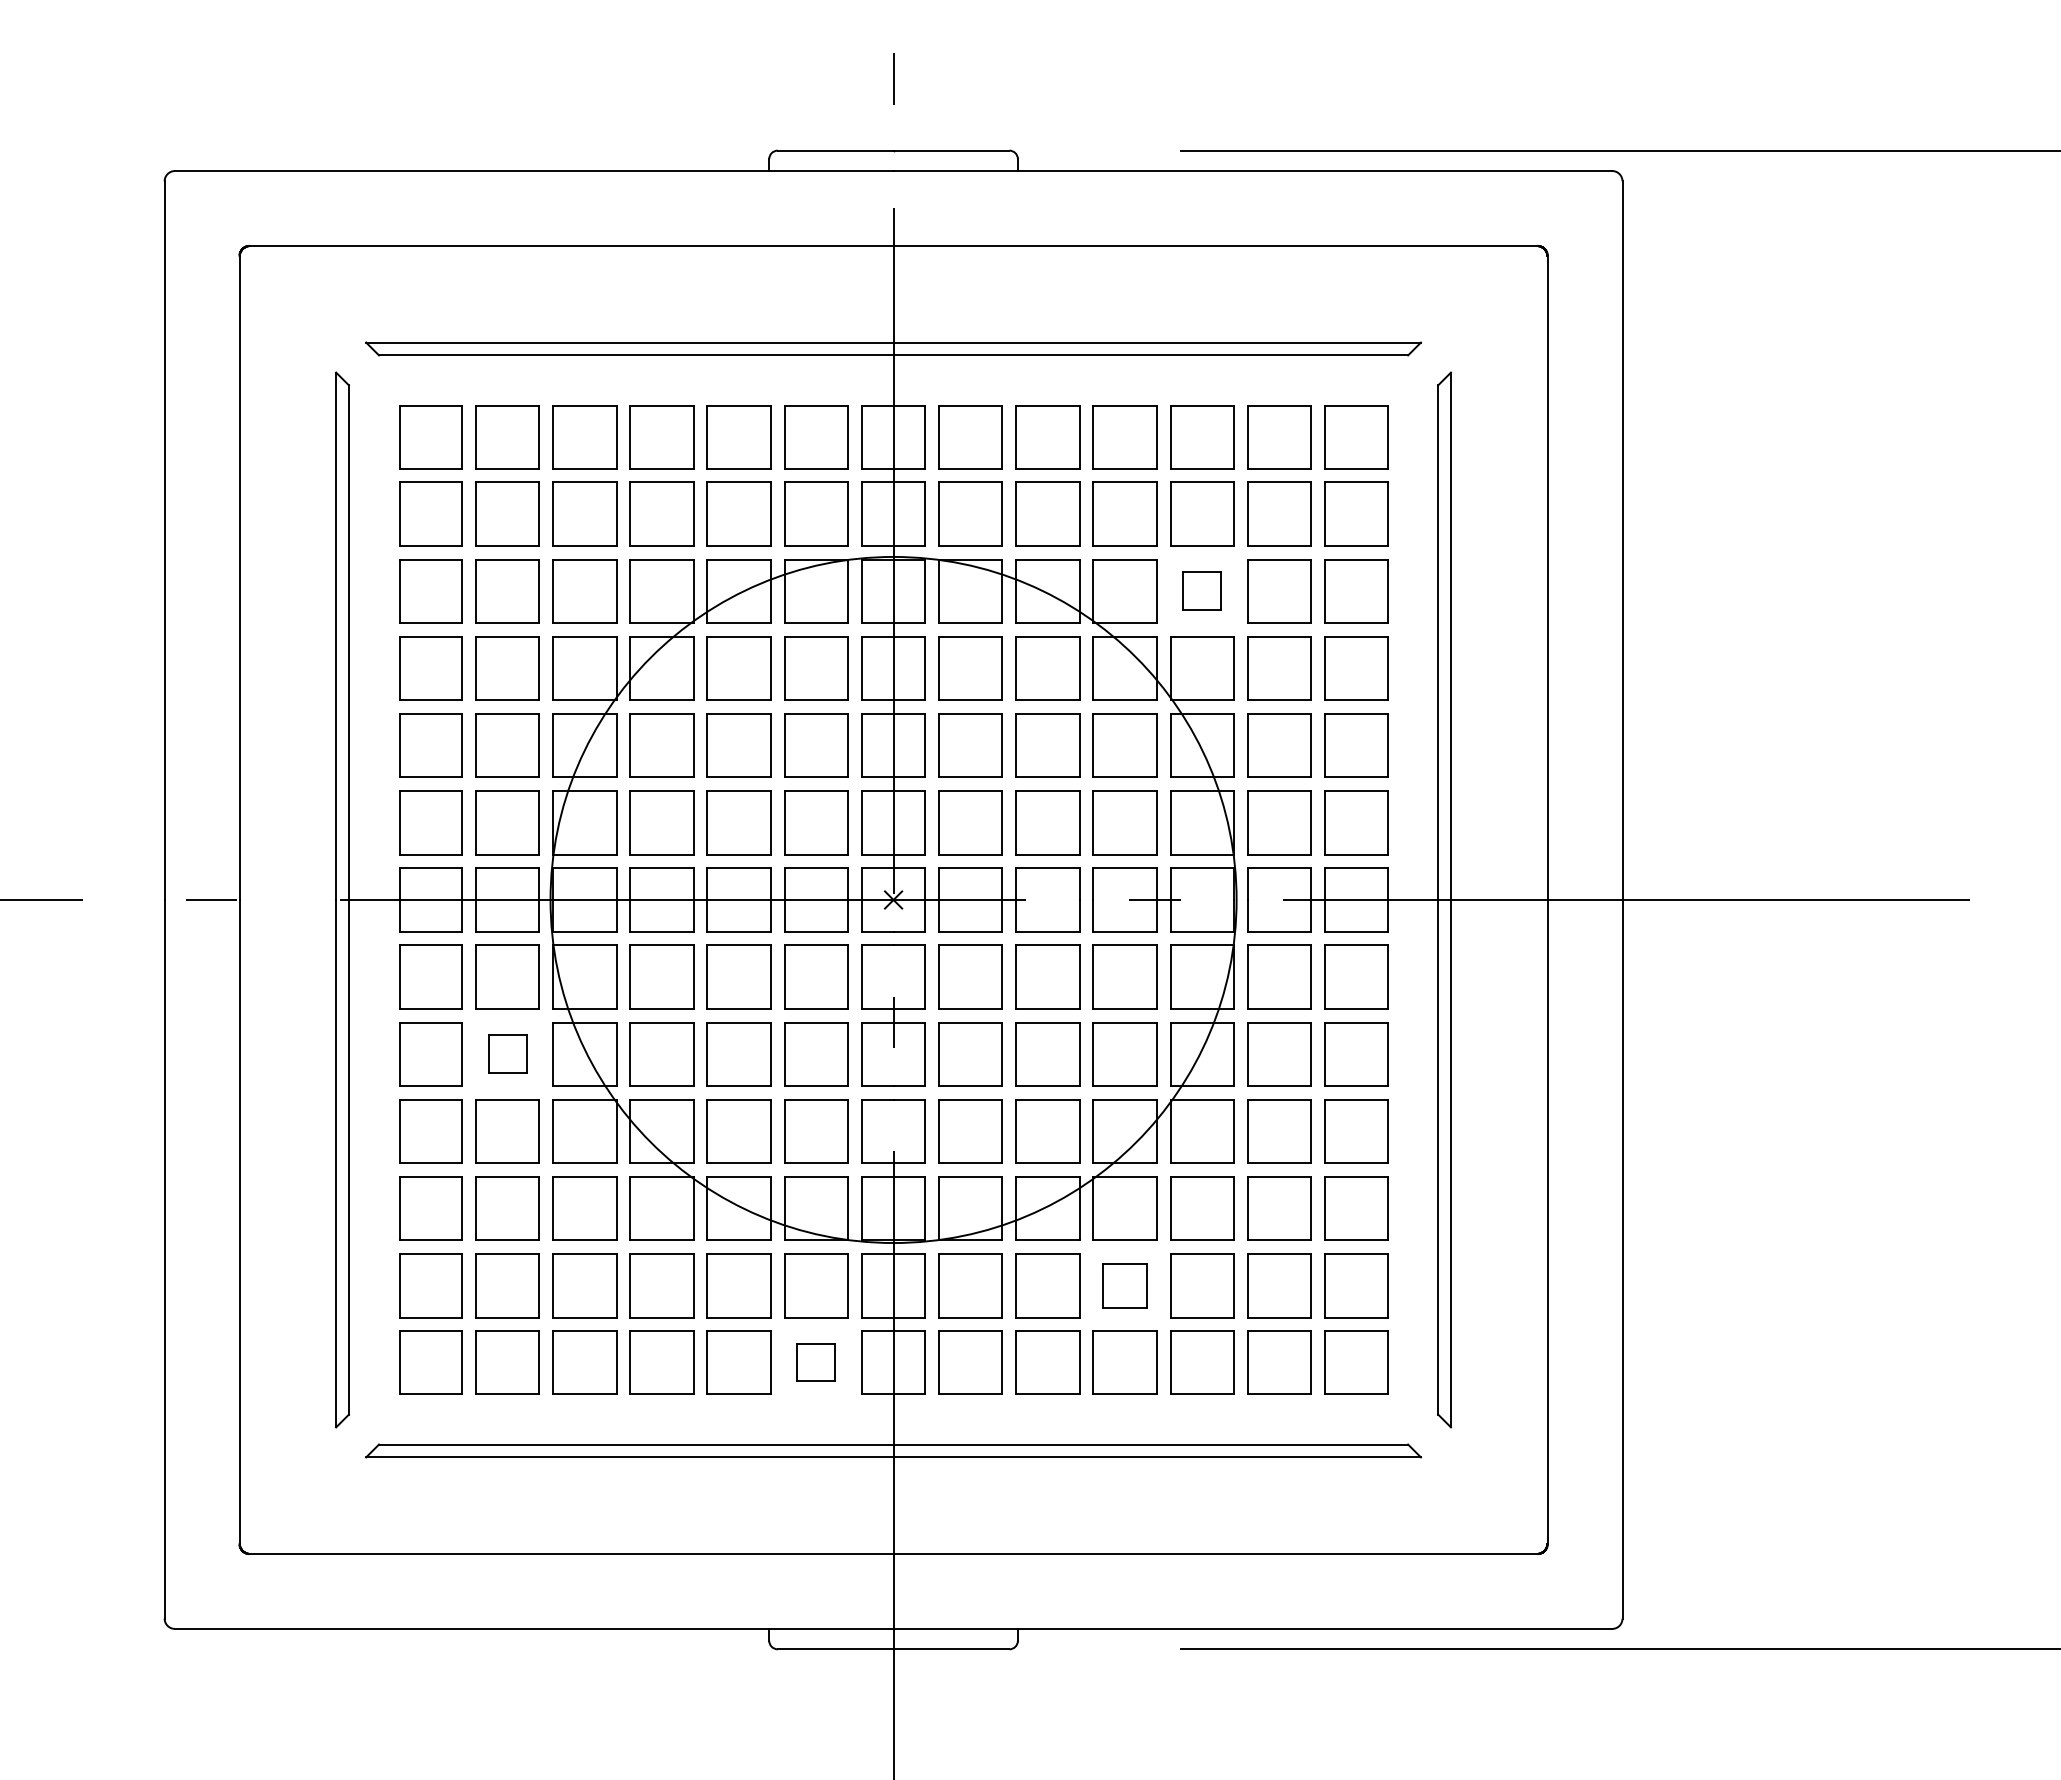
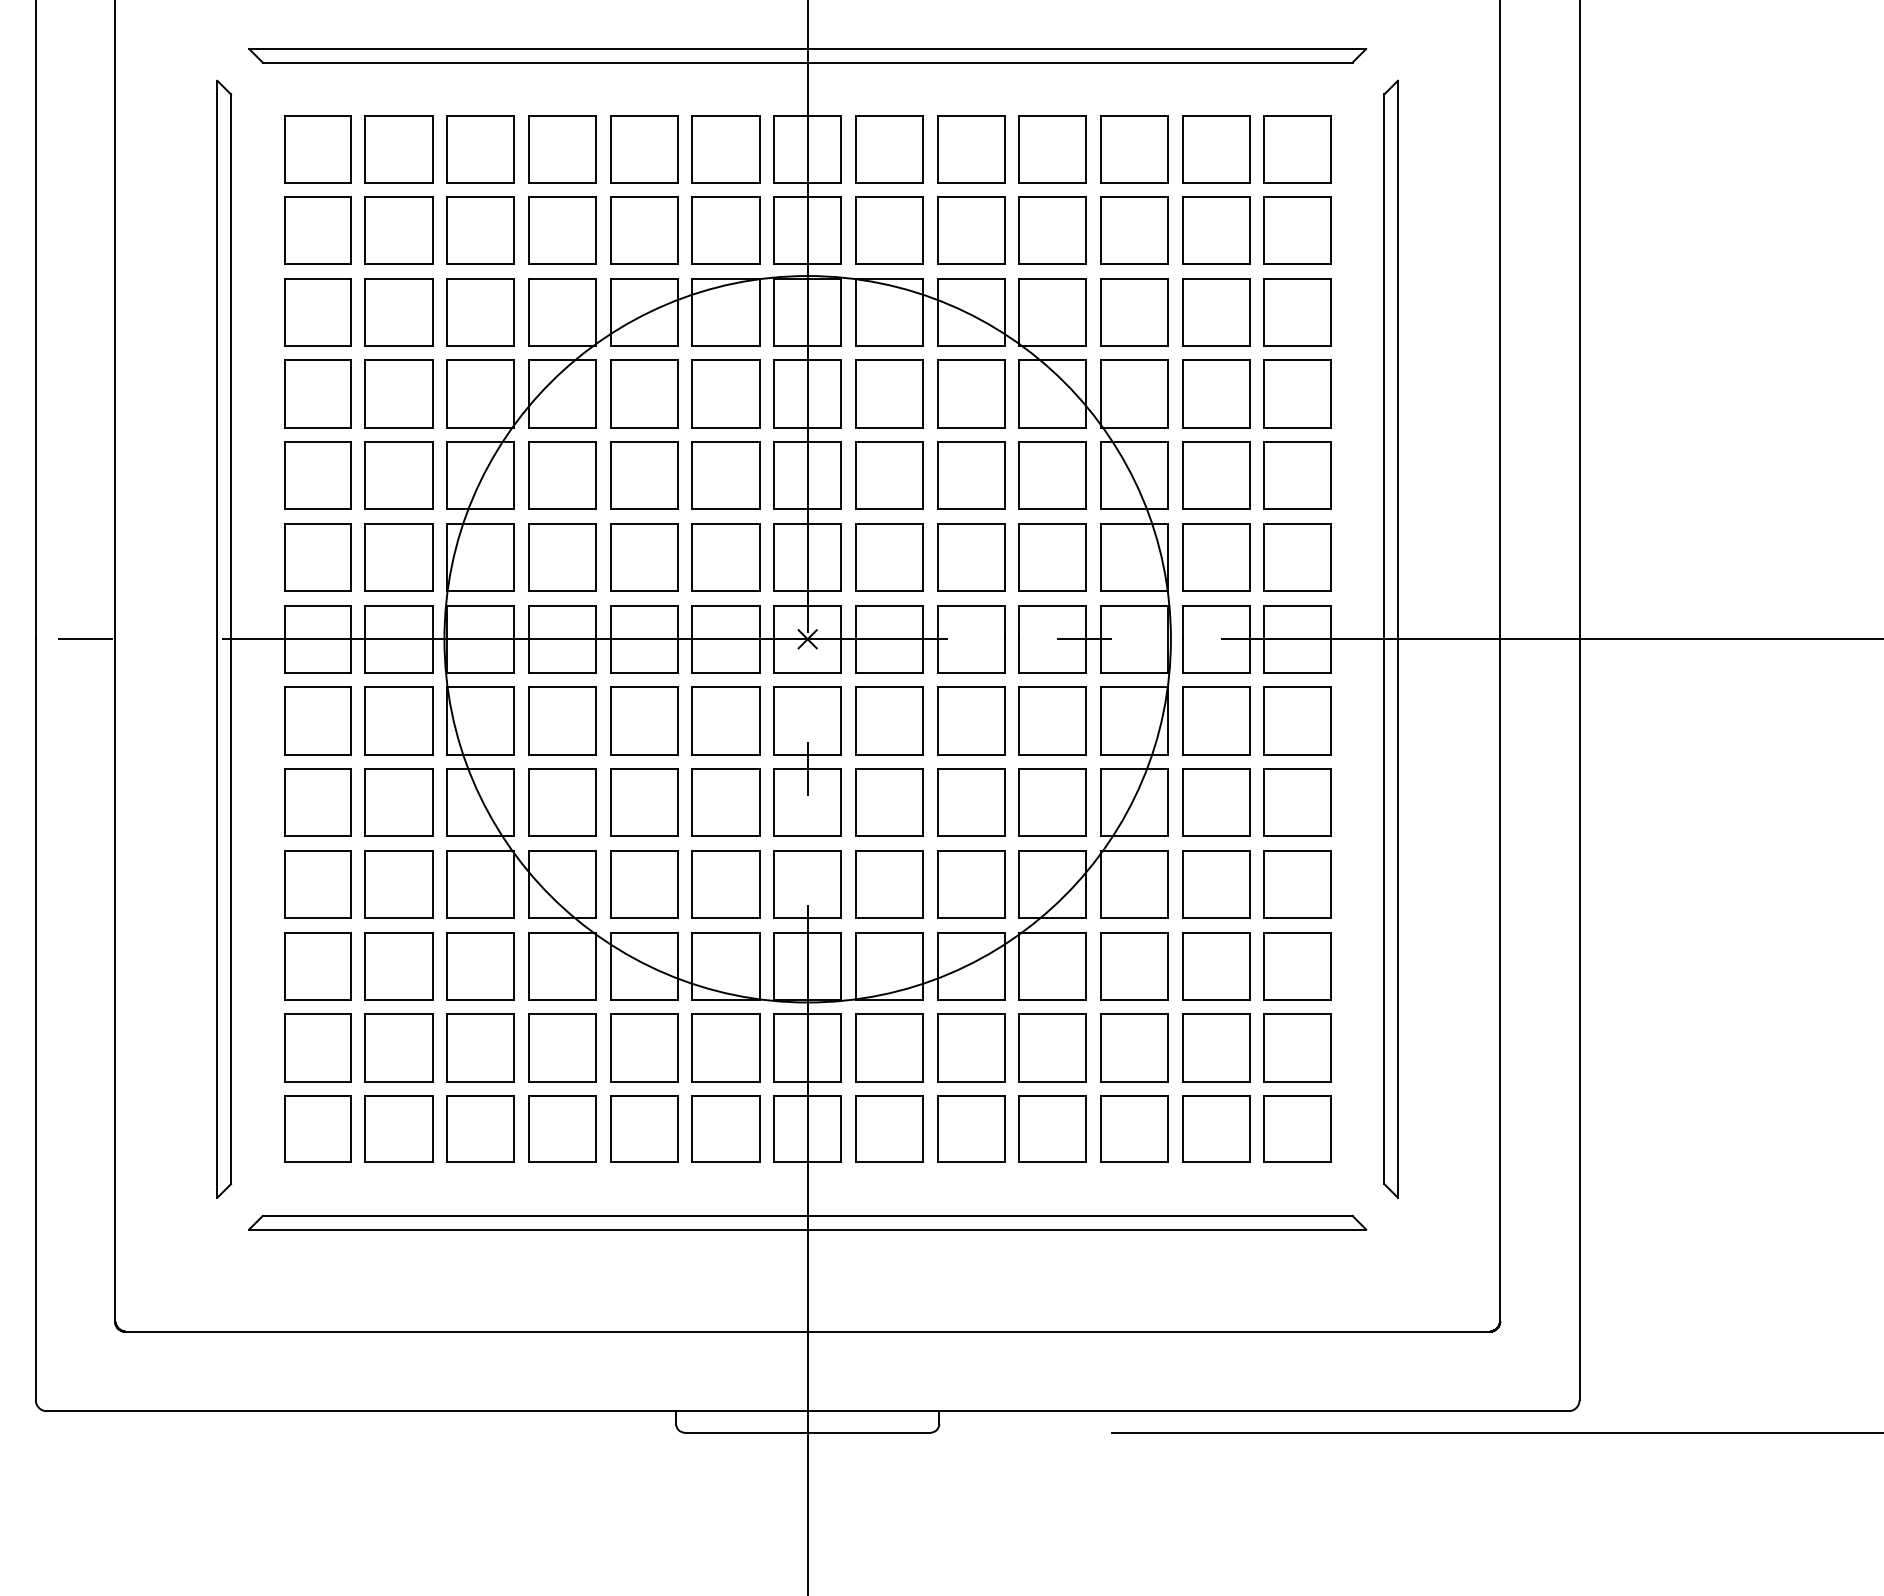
part: (1202, 591) -> (1134, 312), size x1.67
part: (507, 1054) -> (398, 802), size x1.67
part: (1124, 1285) -> (1052, 1047), size x1.43
part: (816, 1362) -> (726, 1129), size x1.67

